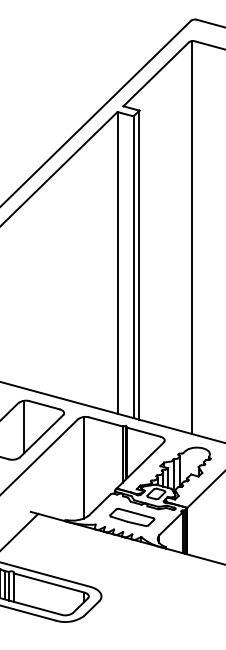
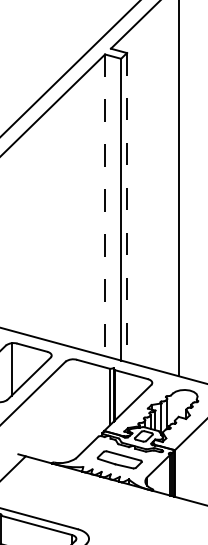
line: (117, 262) -> (105, 204), solid -> dashed
line: (139, 265) -> (127, 207), solid -> dashed
line: (83, 467) -> (71, 409), removed

